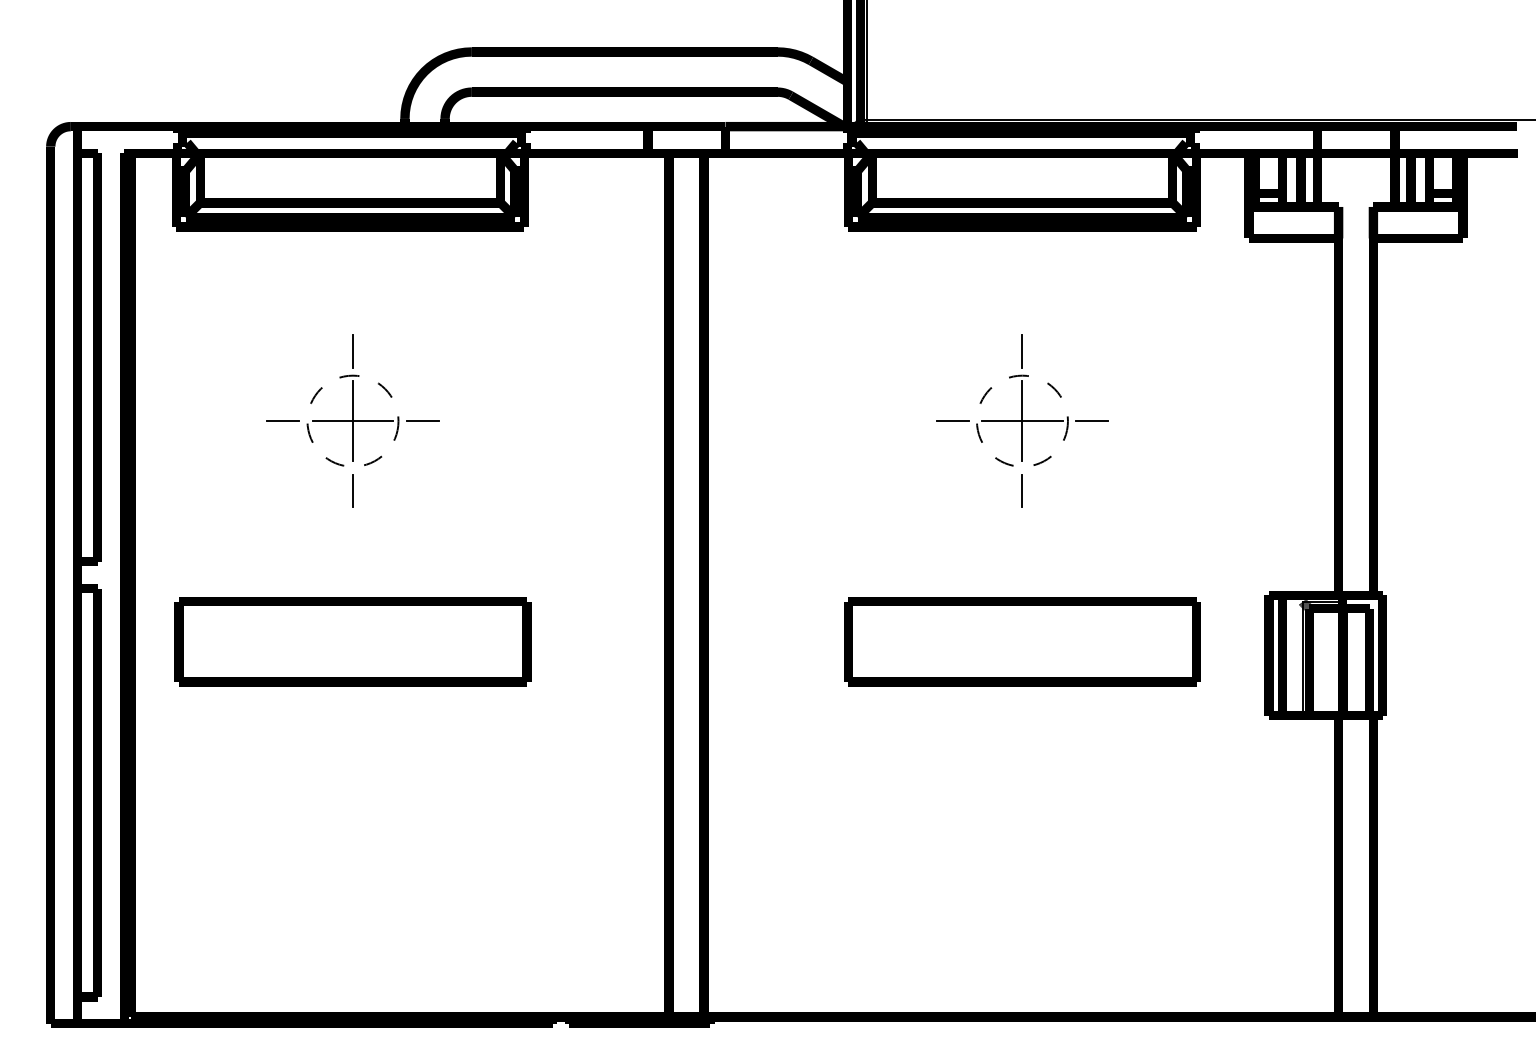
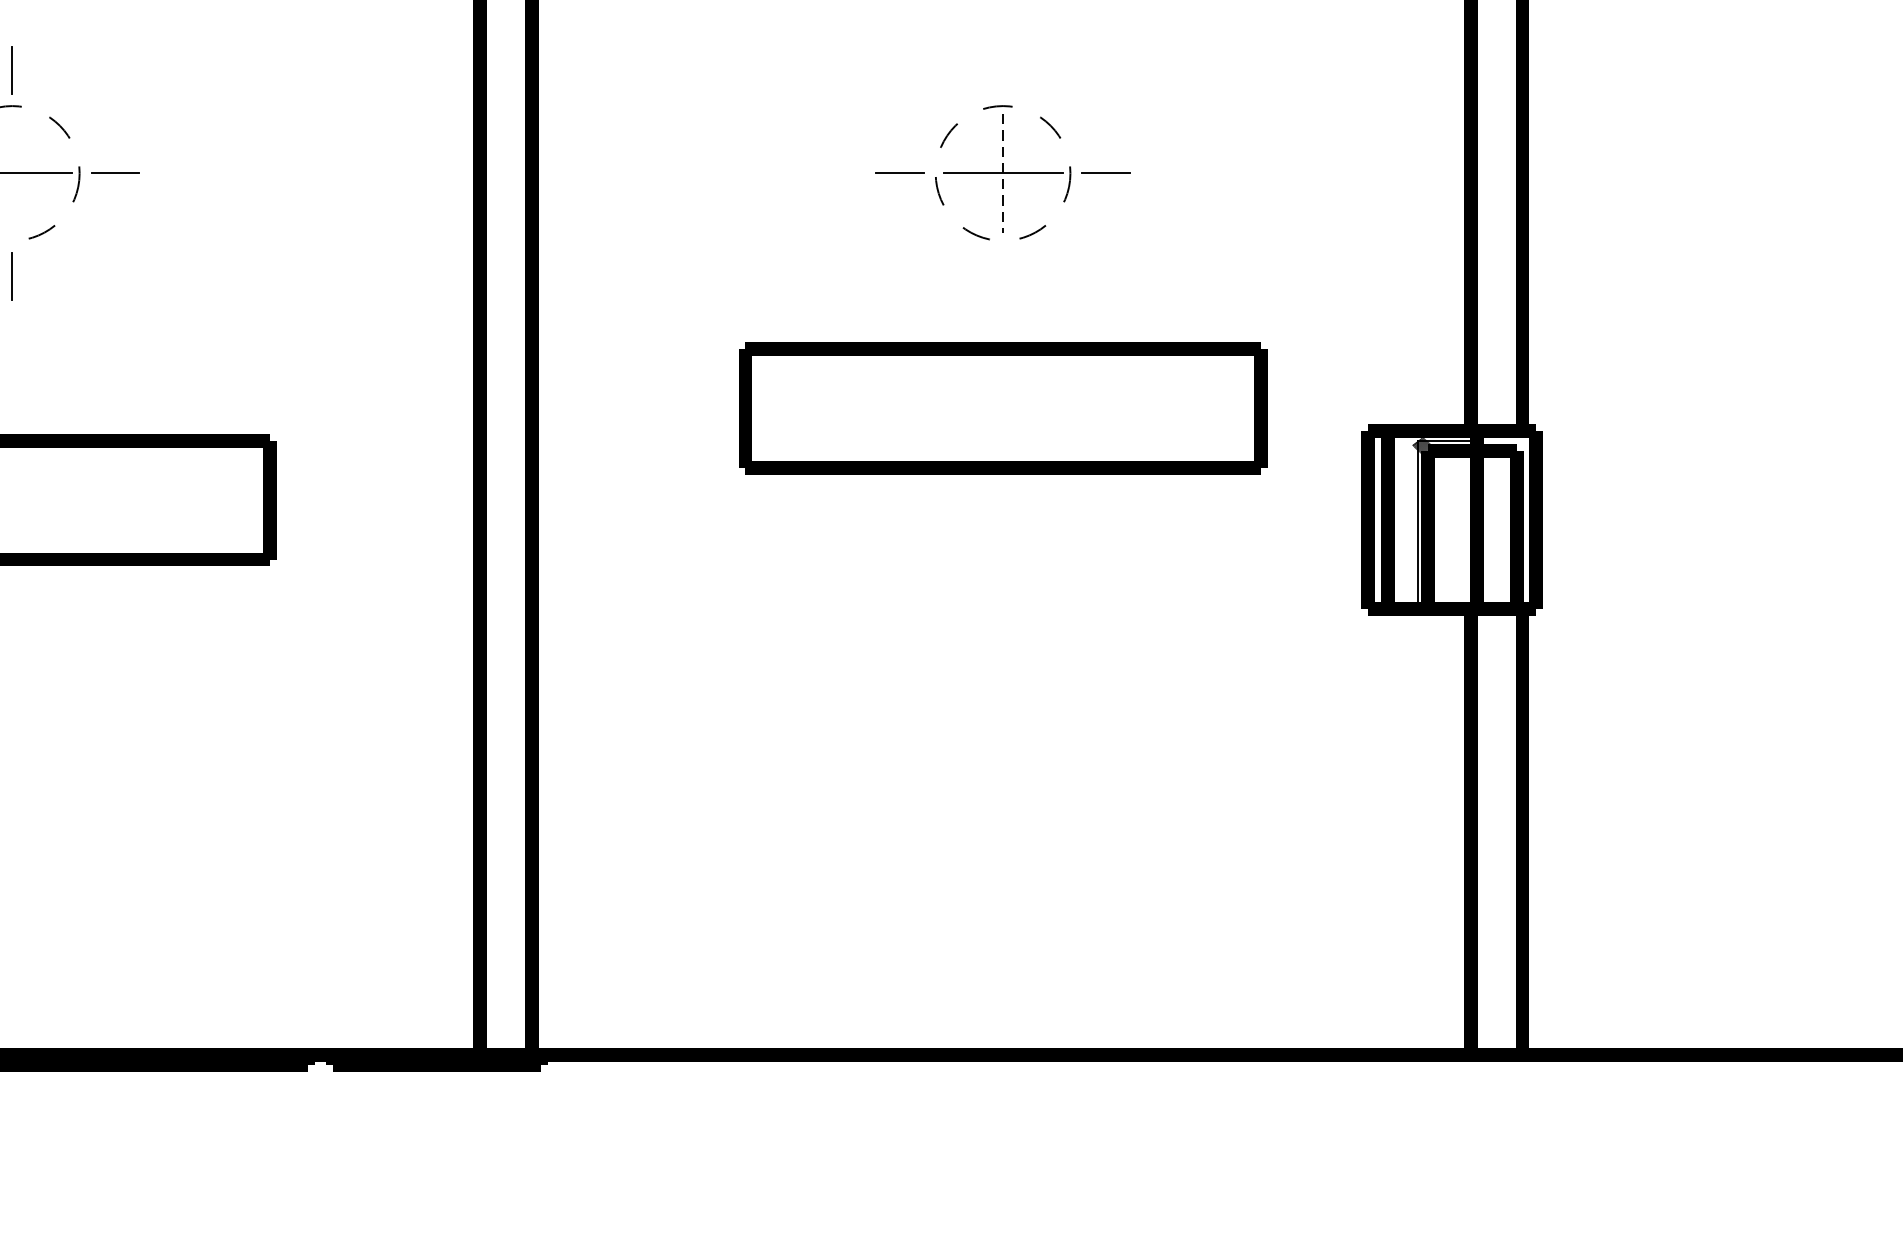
line: (1022, 351) -> (1003, 70), removed
line: (353, 421) -> (13, 173), removed
line: (1022, 421) -> (1003, 173), solid -> dashed
line: (1021, 490) -> (1001, 276), removed
part: (1022, 641) -> (1003, 407), moved

